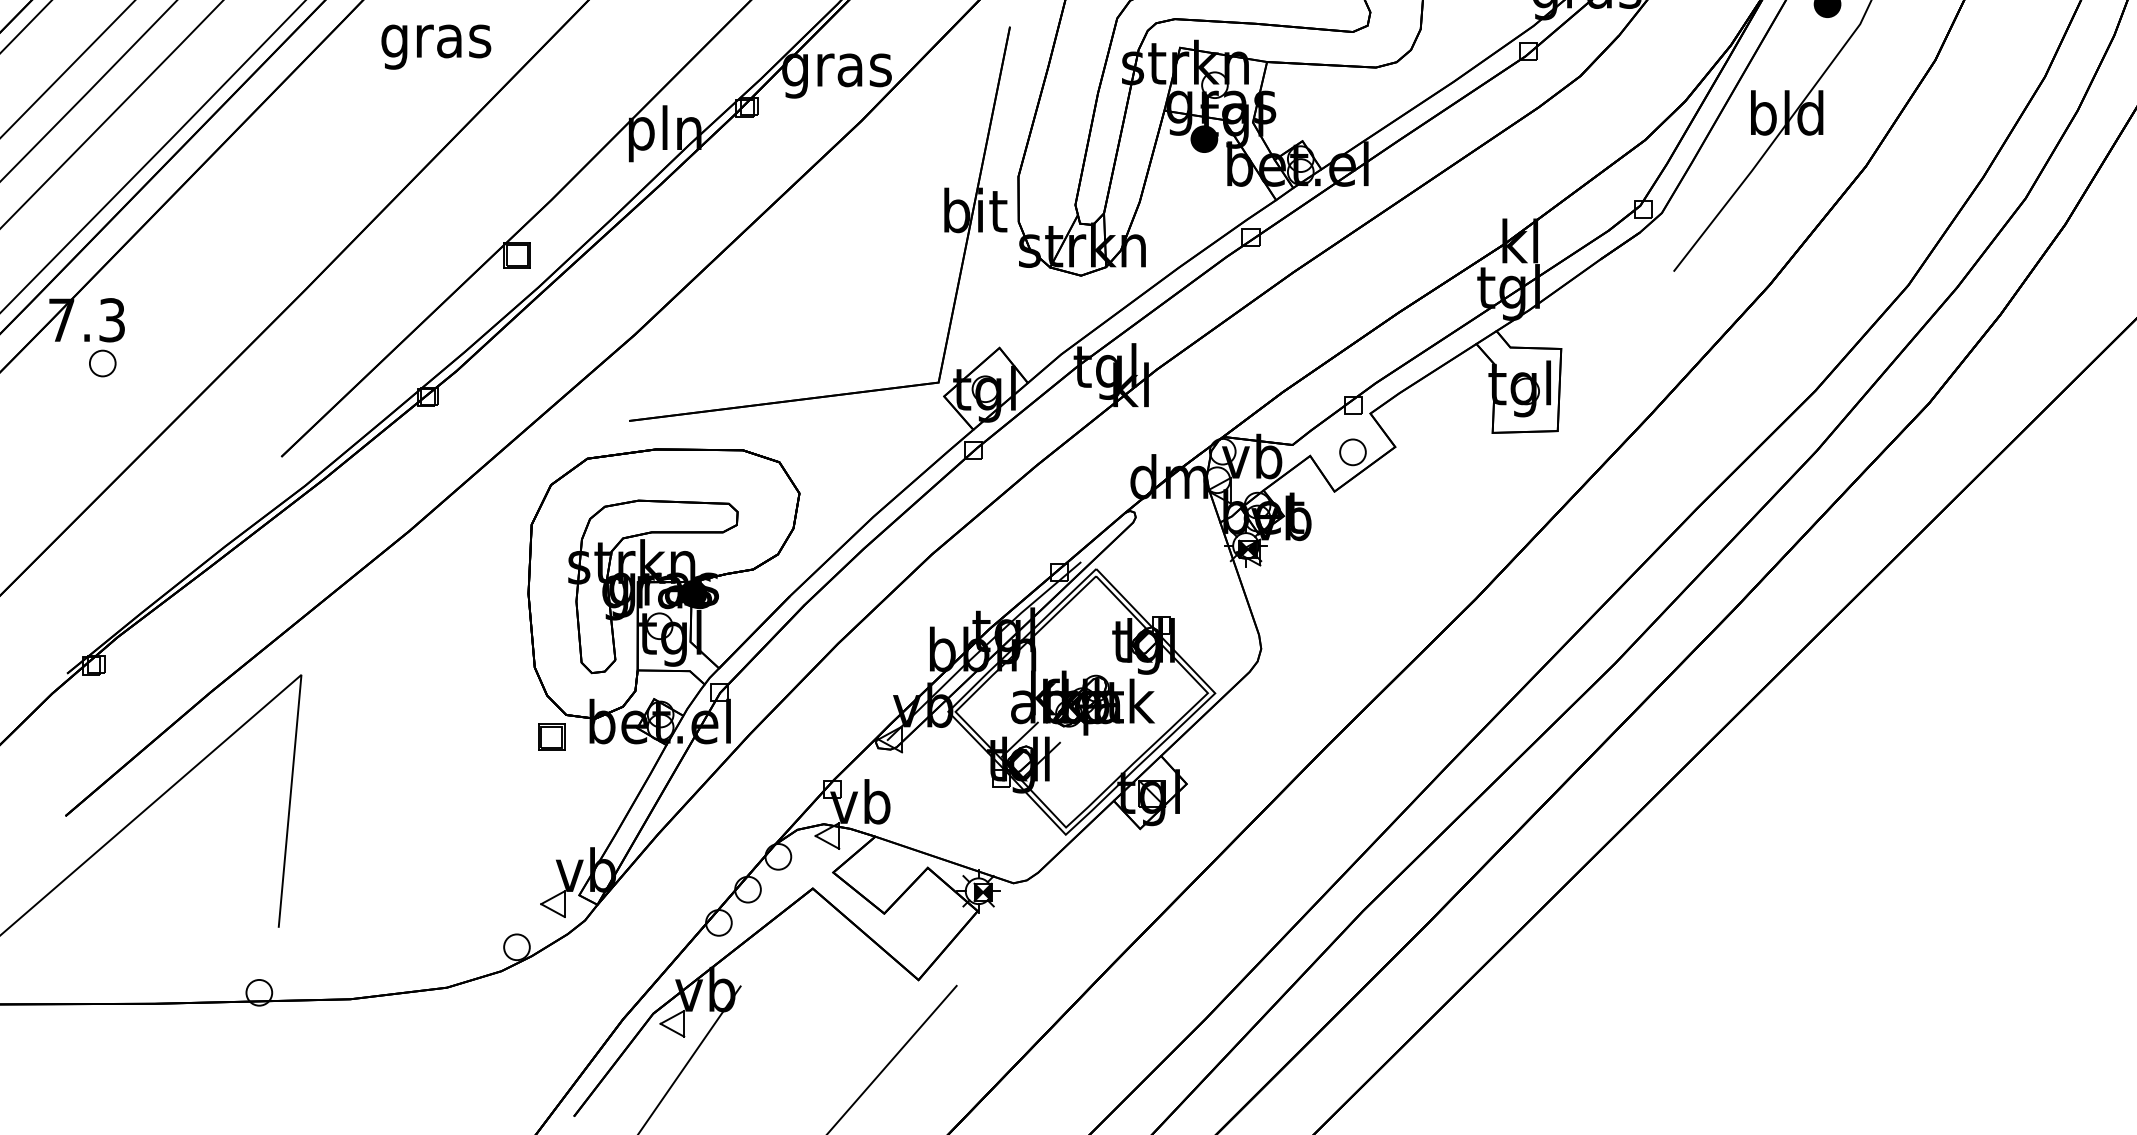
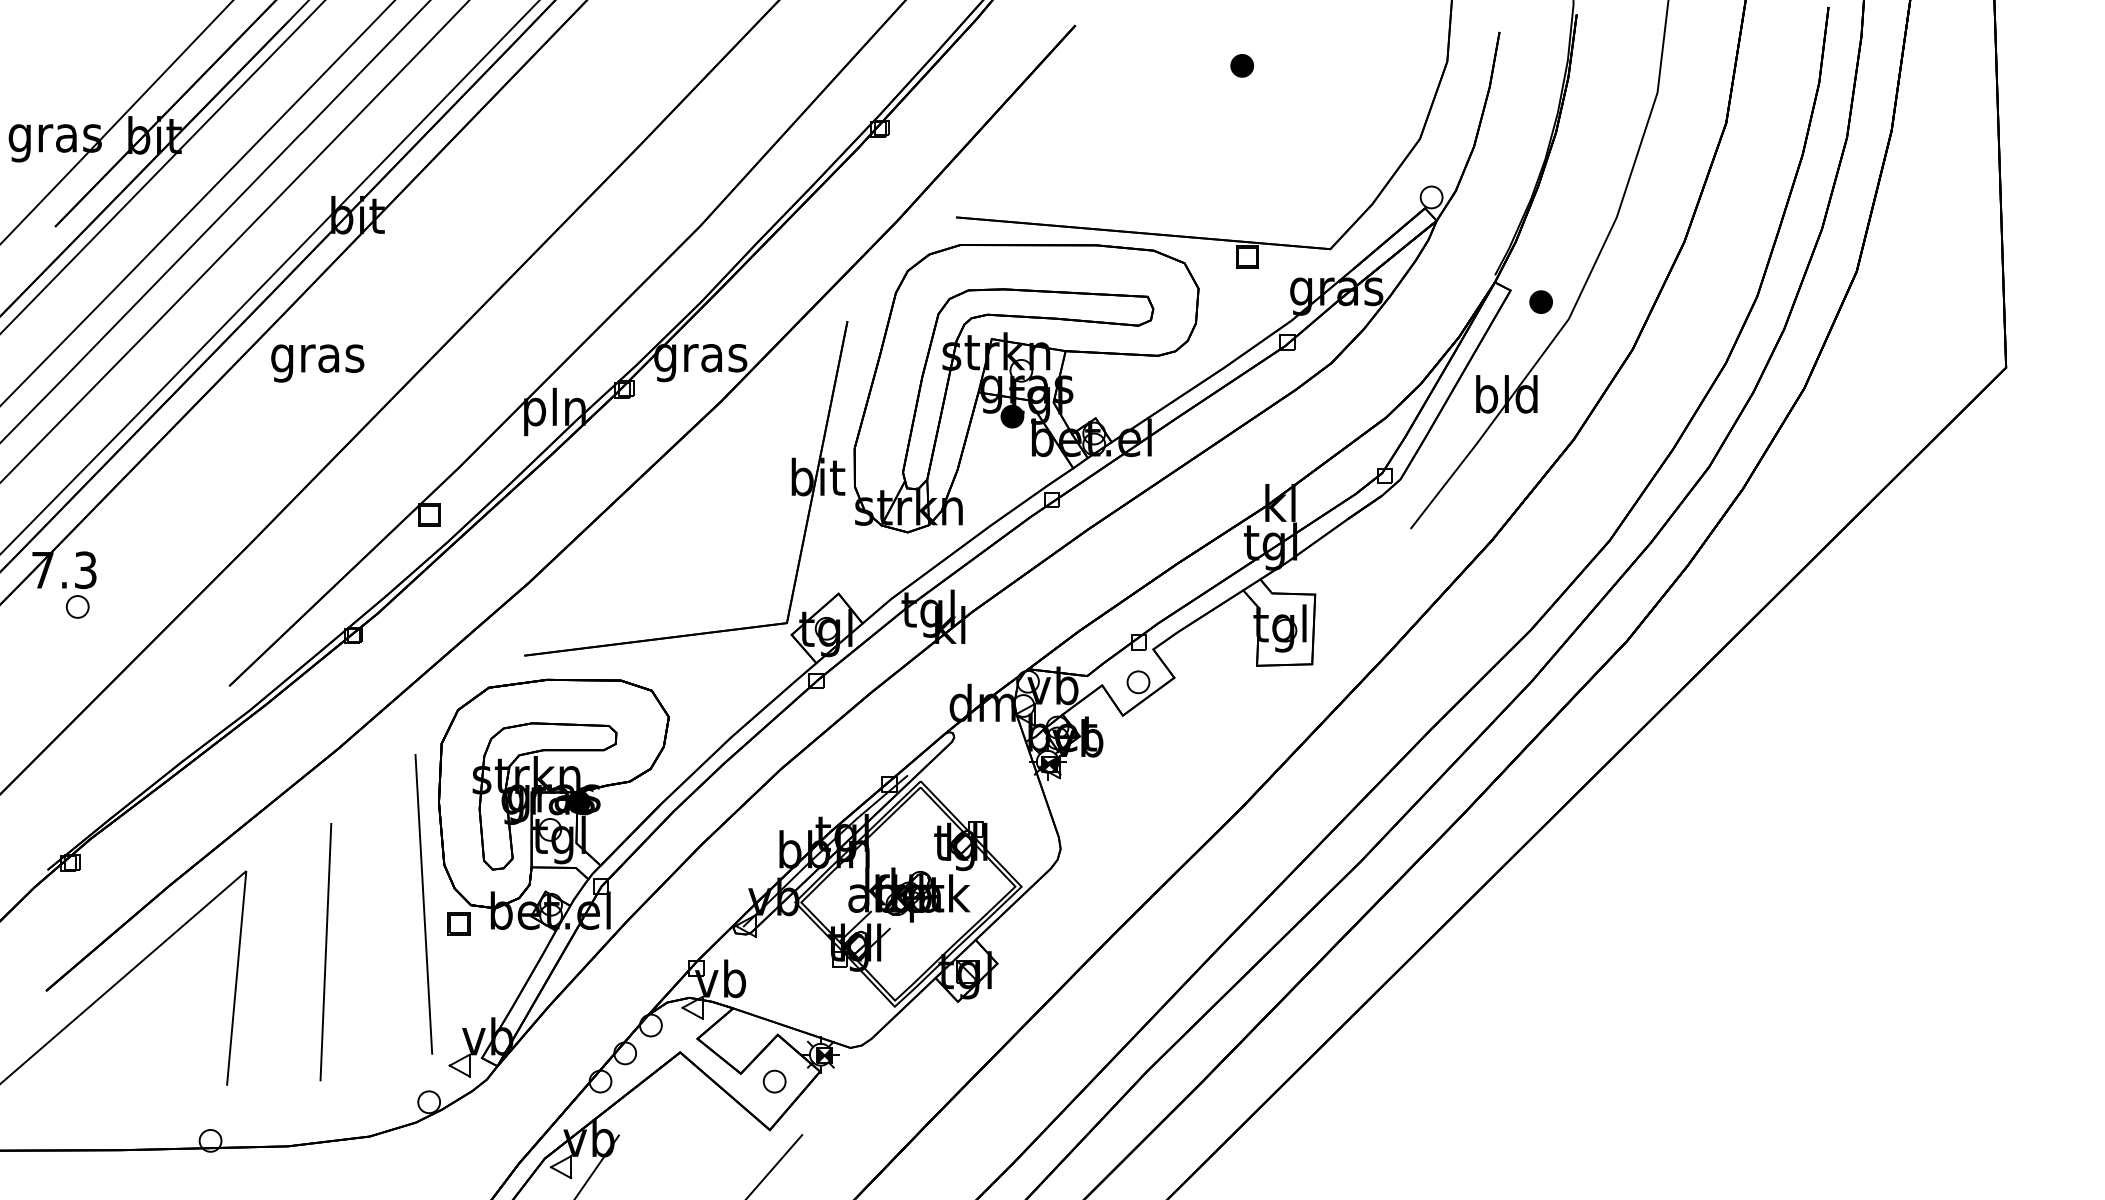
text: (436, 47) -> (317, 363), moved
line: (510, 713) -> (423, 903), added
line: (394, 769) -> (325, 951), added
part: (923, 922) -> (774, 1081), added

